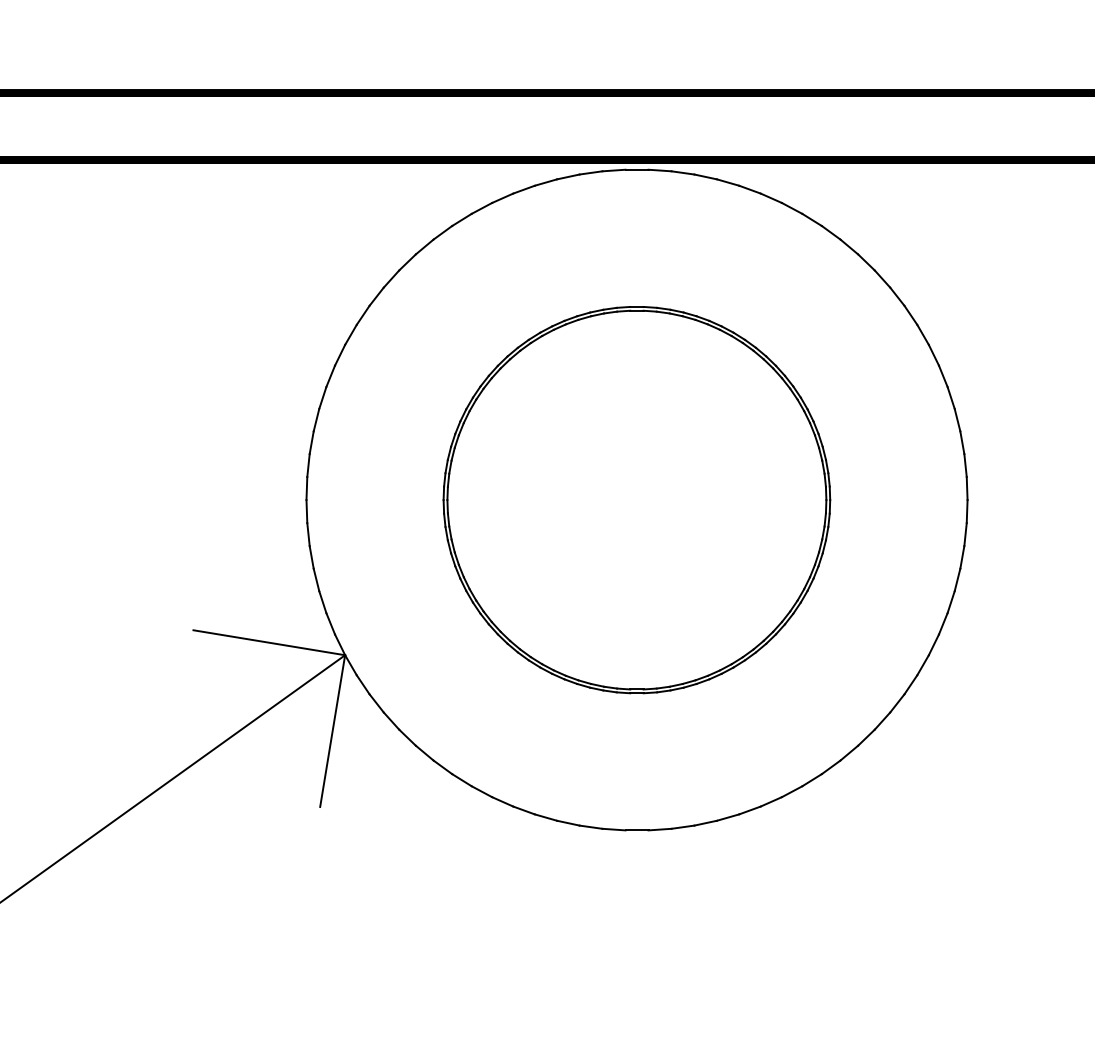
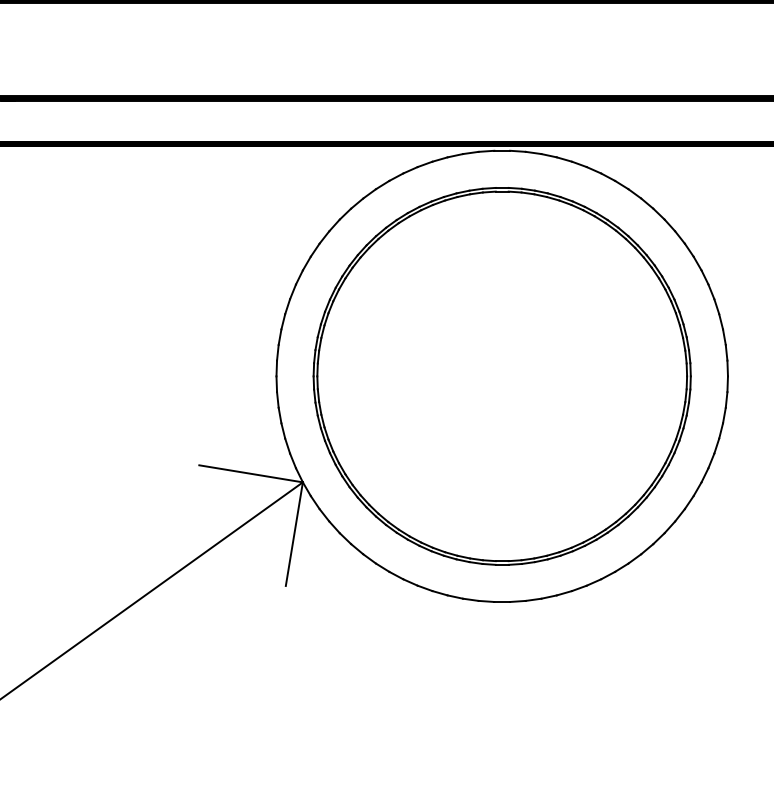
part: (635, 500) -> (501, 376), size x1.43

